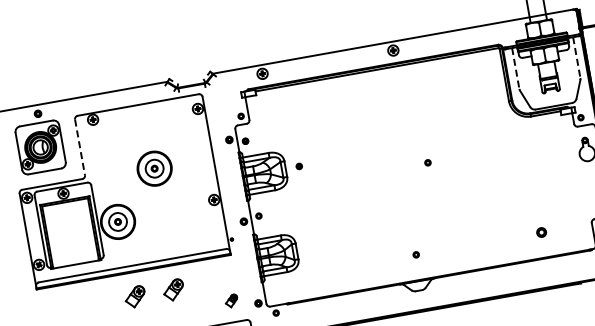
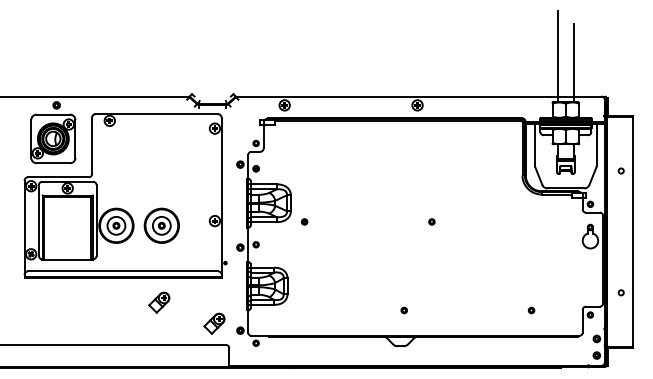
line: (576, 57) -> (596, 144), dashed -> solid
line: (515, 68) -> (534, 144), dashed -> solid
line: (80, 148) -> (92, 146), dashed -> solid
part: (299, 166) -> (304, 221), moved
part: (154, 168) -> (161, 225), moved
part: (541, 232) -> (531, 310), size x0.62
part: (135, 296) -> (120, 302), removed
part: (231, 300) -> (214, 323), size x1.67

